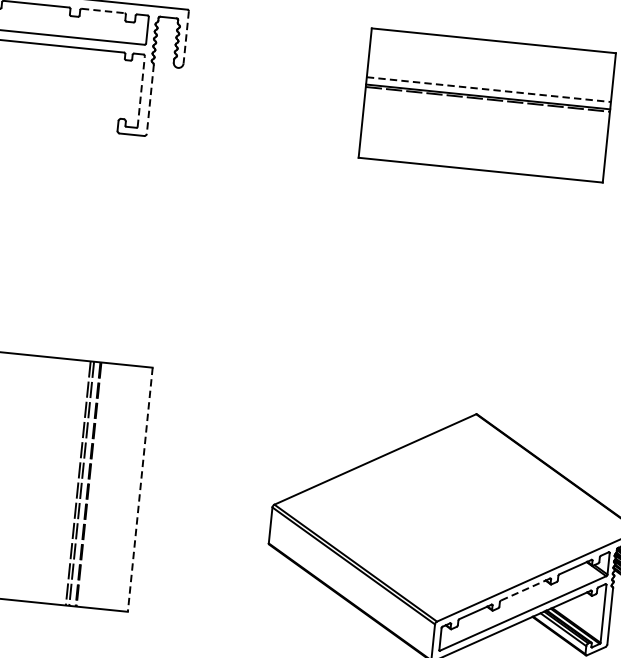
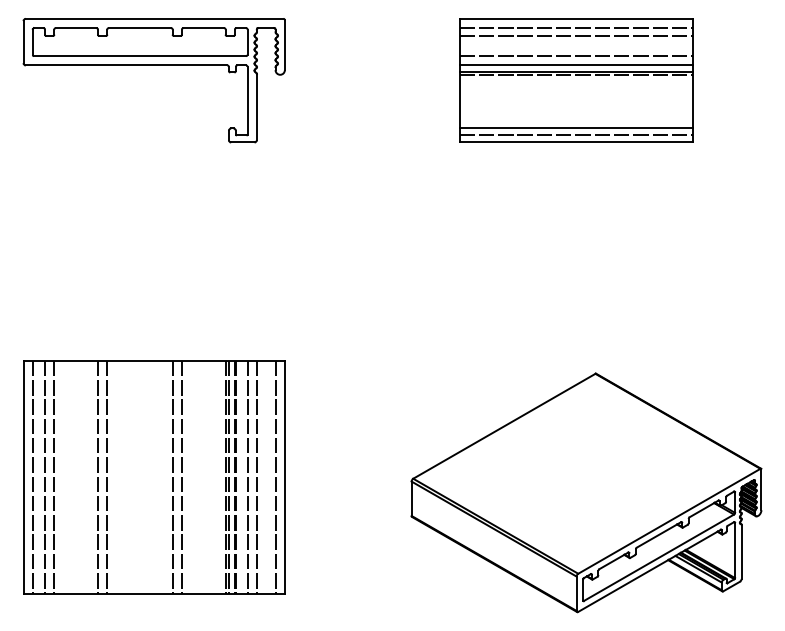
line: (103, 11) -> (204, 28), dashed -> solid
line: (185, 37) -> (284, 45), dashed -> solid
line: (492, 50) -> (575, 28), added
line: (491, 59) -> (575, 36), added
line: (489, 80) -> (575, 56), added
line: (489, 89) -> (576, 65), dashed -> solid
line: (141, 91) -> (247, 100), dashed -> solid
line: (149, 99) -> (256, 107), dashed -> solid
line: (481, 155) -> (575, 128), added
line: (480, 162) -> (575, 135), added
line: (22, 477) -> (172, 477), added
line: (32, 478) -> (181, 477), added
line: (101, 485) -> (247, 477), added
line: (110, 486) -> (256, 477), added
line: (130, 488) -> (275, 477), added
line: (139, 489) -> (284, 477), dashed -> solid
line: (525, 589) -> (658, 534), dashed -> solid

